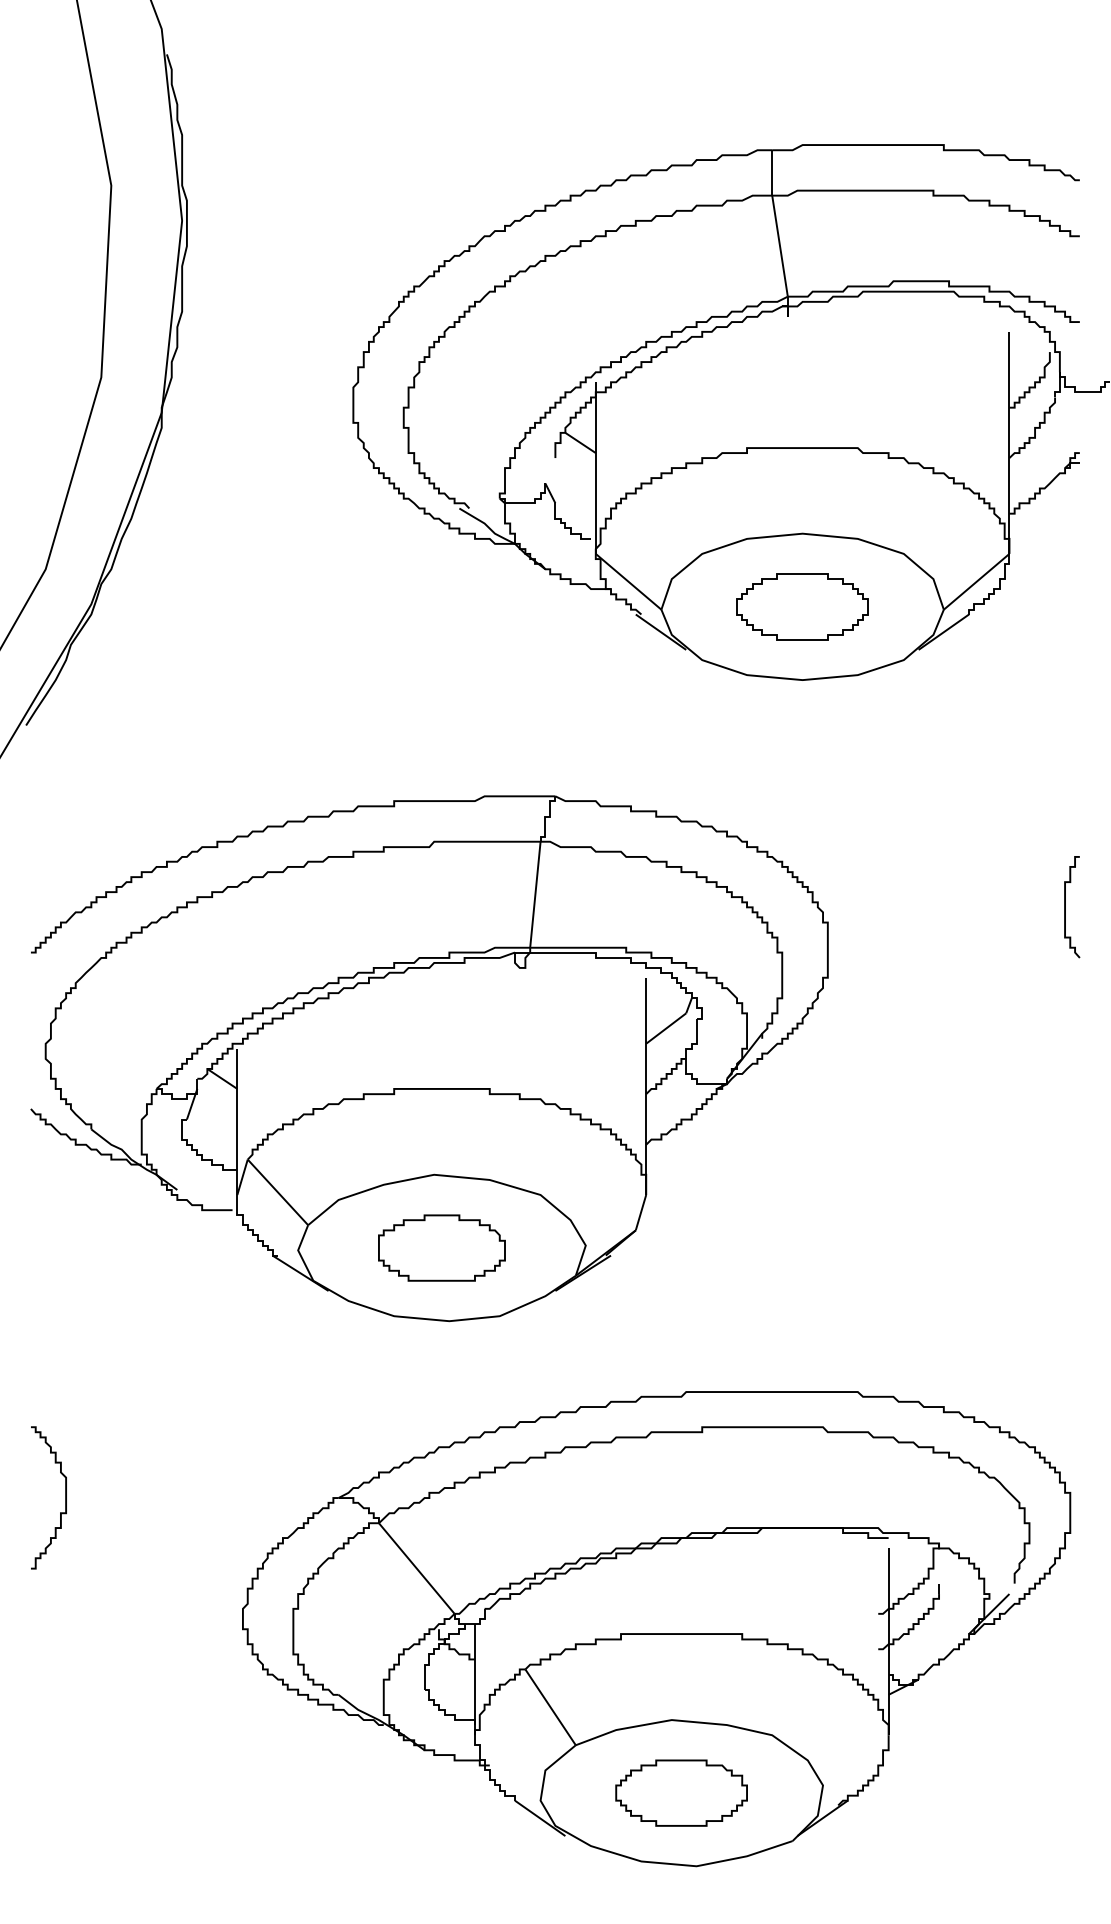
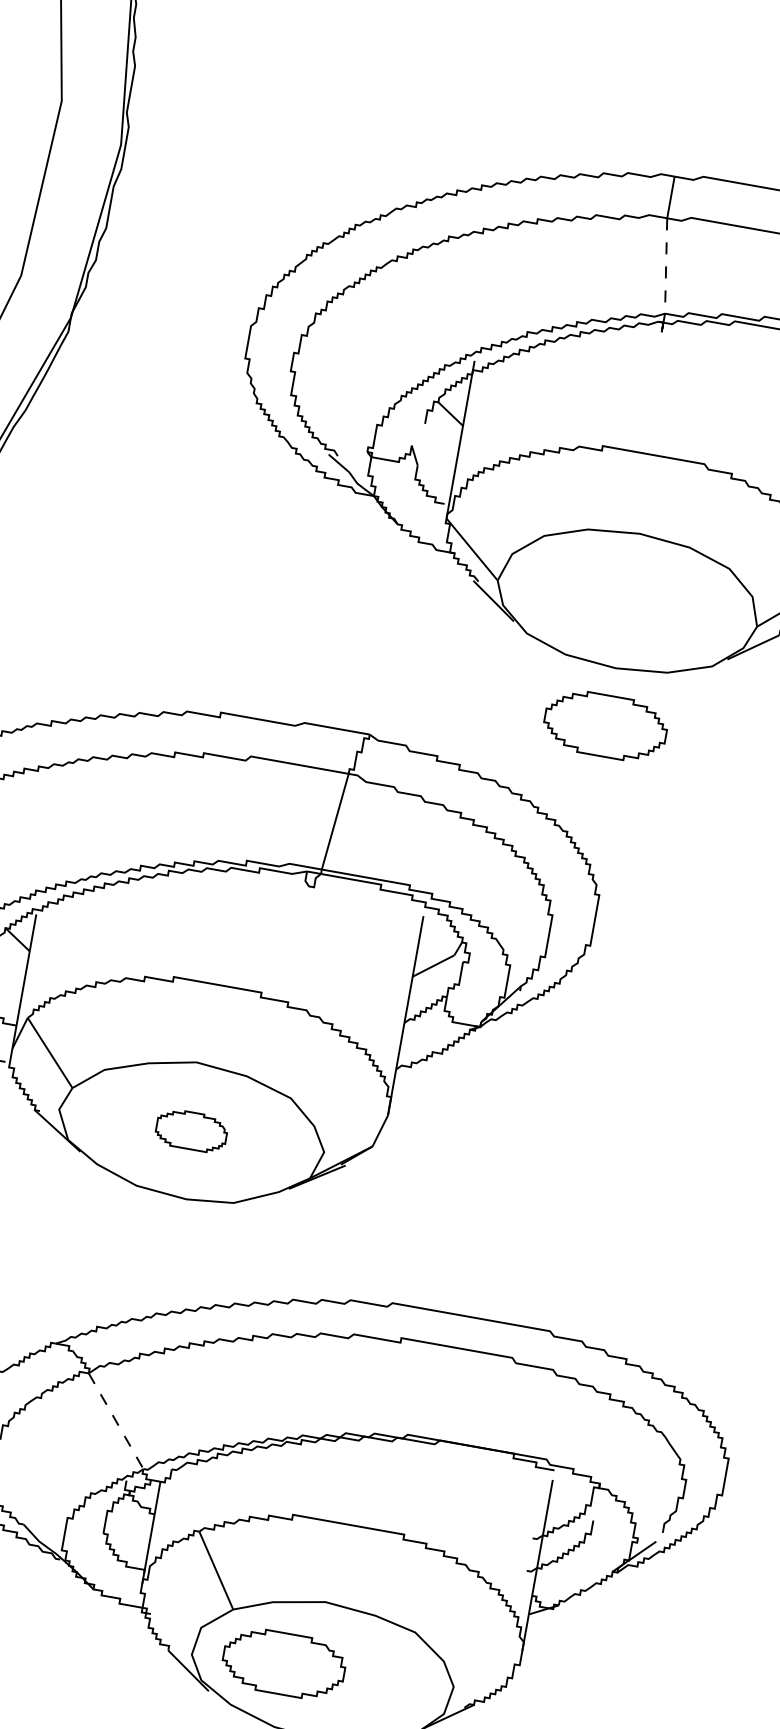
line: (780, 246) -> (666, 266), solid -> dashed
part: (802, 606) -> (605, 725), moved
part: (441, 1247) -> (191, 1130), size x0.6
line: (417, 1568) -> (116, 1421), solid -> dashed
part: (681, 1792) -> (284, 1663), moved

